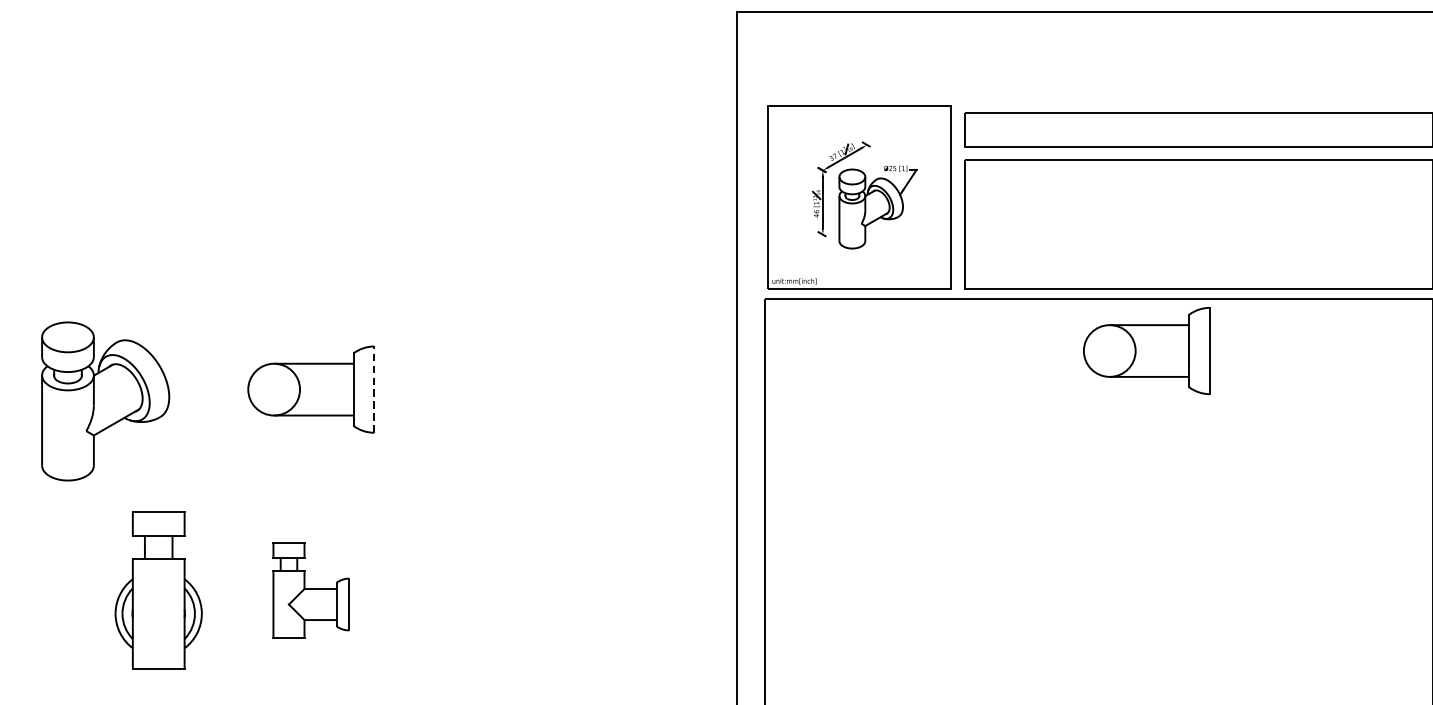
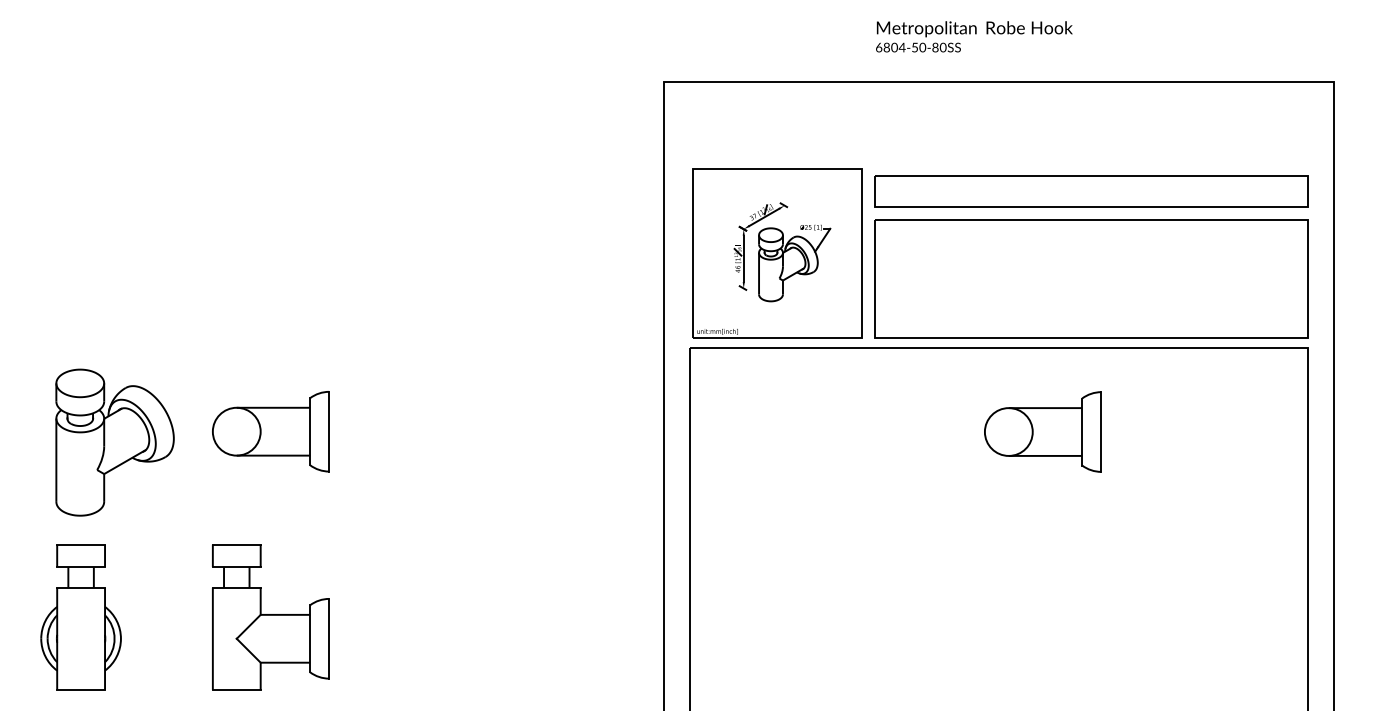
part: (1146, 350) -> (1042, 431), moved
line: (374, 389) -> (329, 431), dashed -> solid
part: (105, 401) -> (114, 442), moved
part: (158, 590) -> (80, 617), moved
part: (310, 590) -> (270, 617), size x1.67

